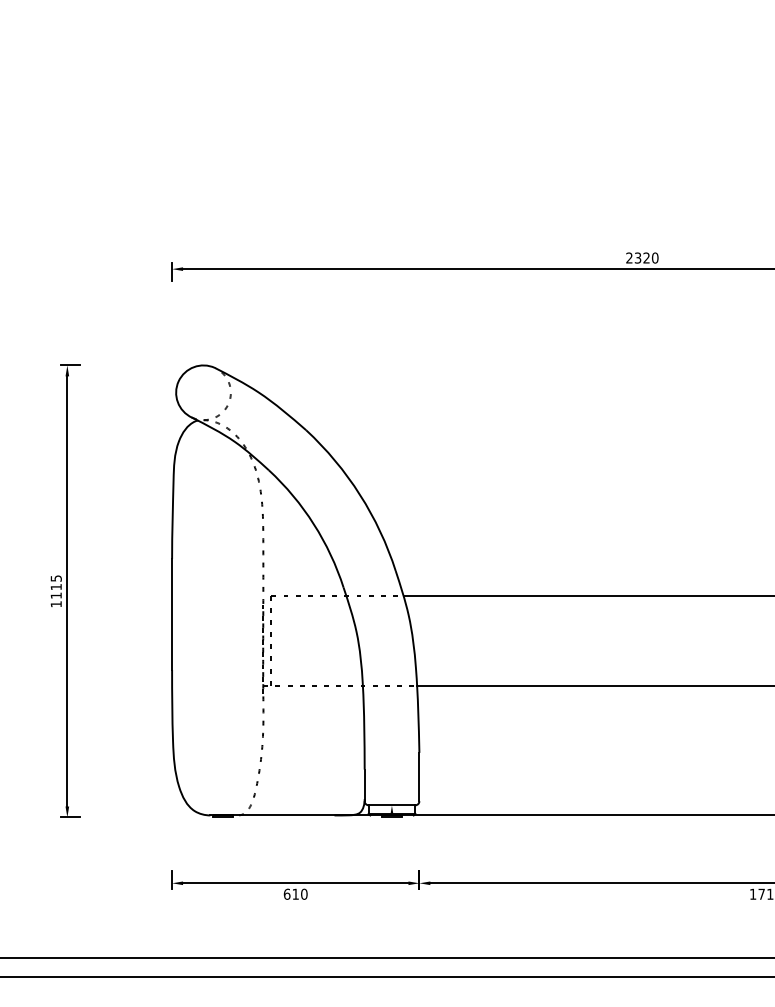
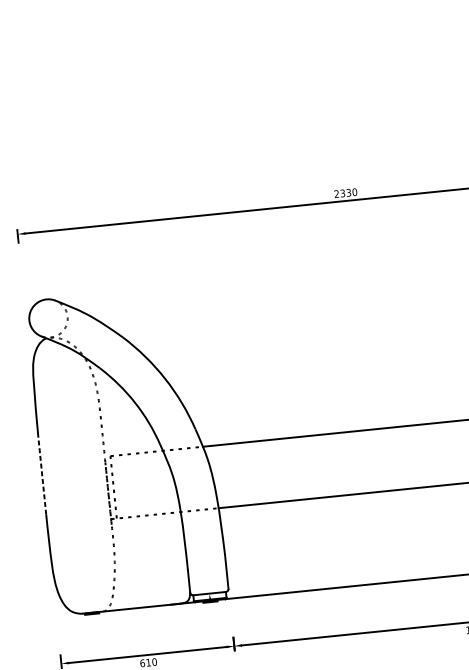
text: (646, 258) -> (348, 193), 2320 -> 2330
line: (172, 614) -> (42, 475), solid -> dashed

